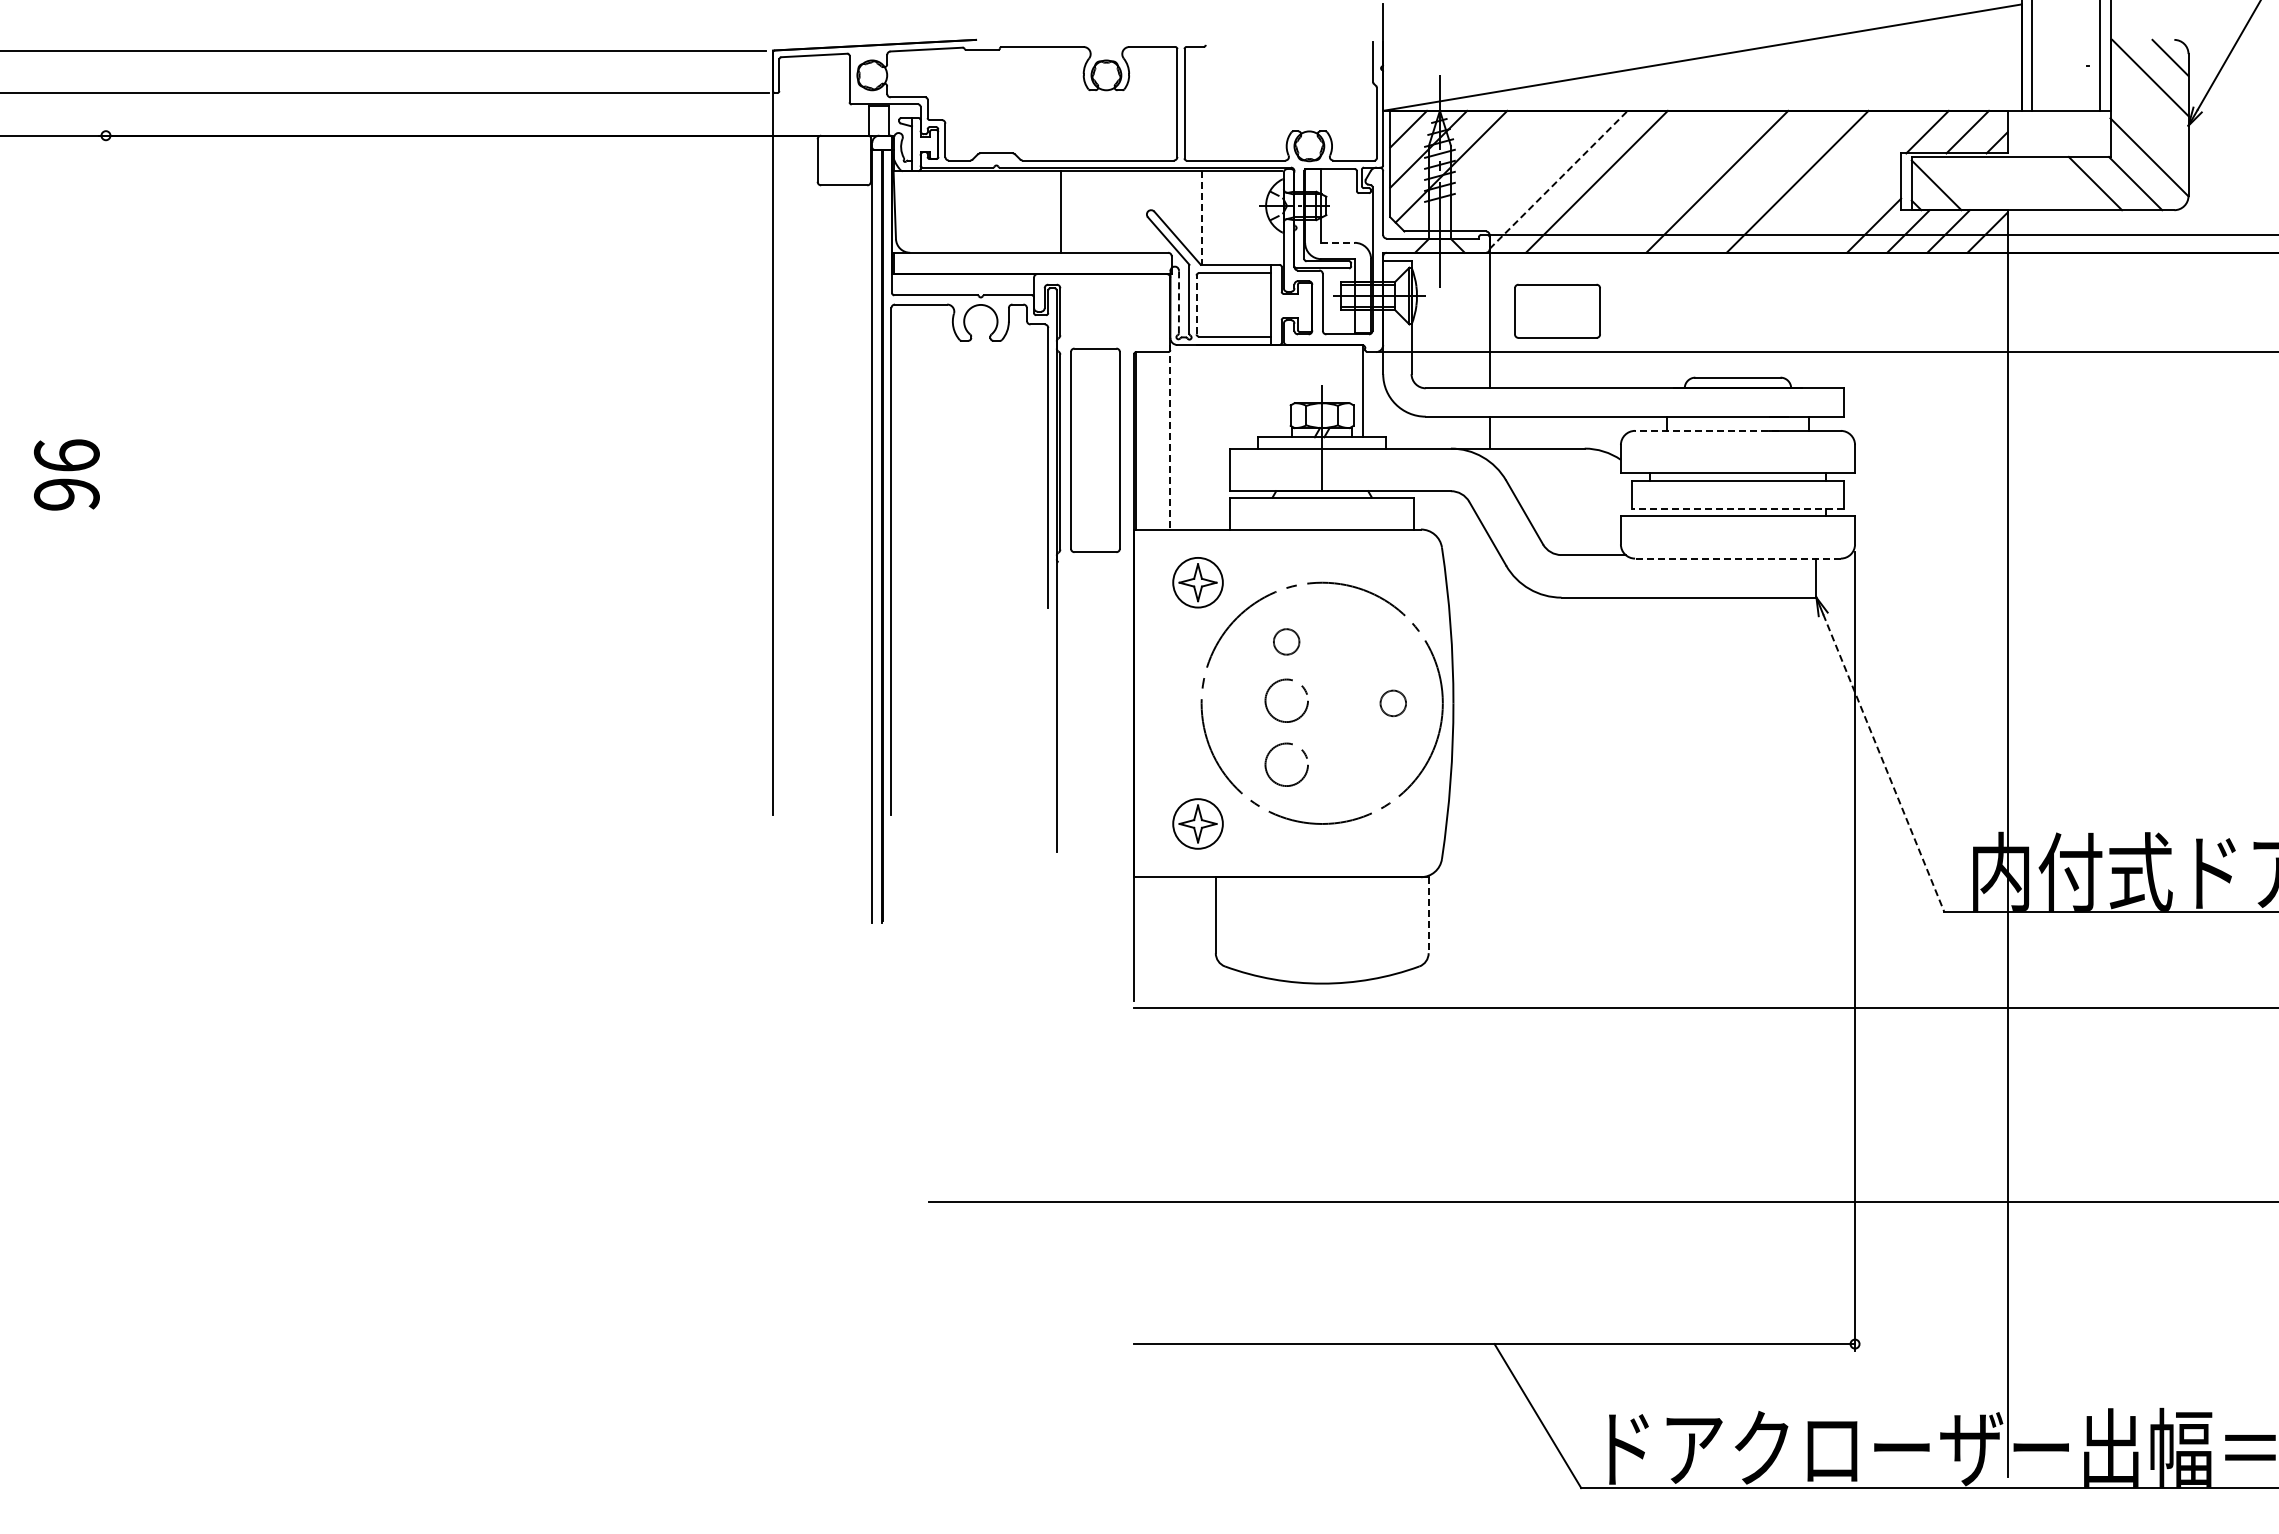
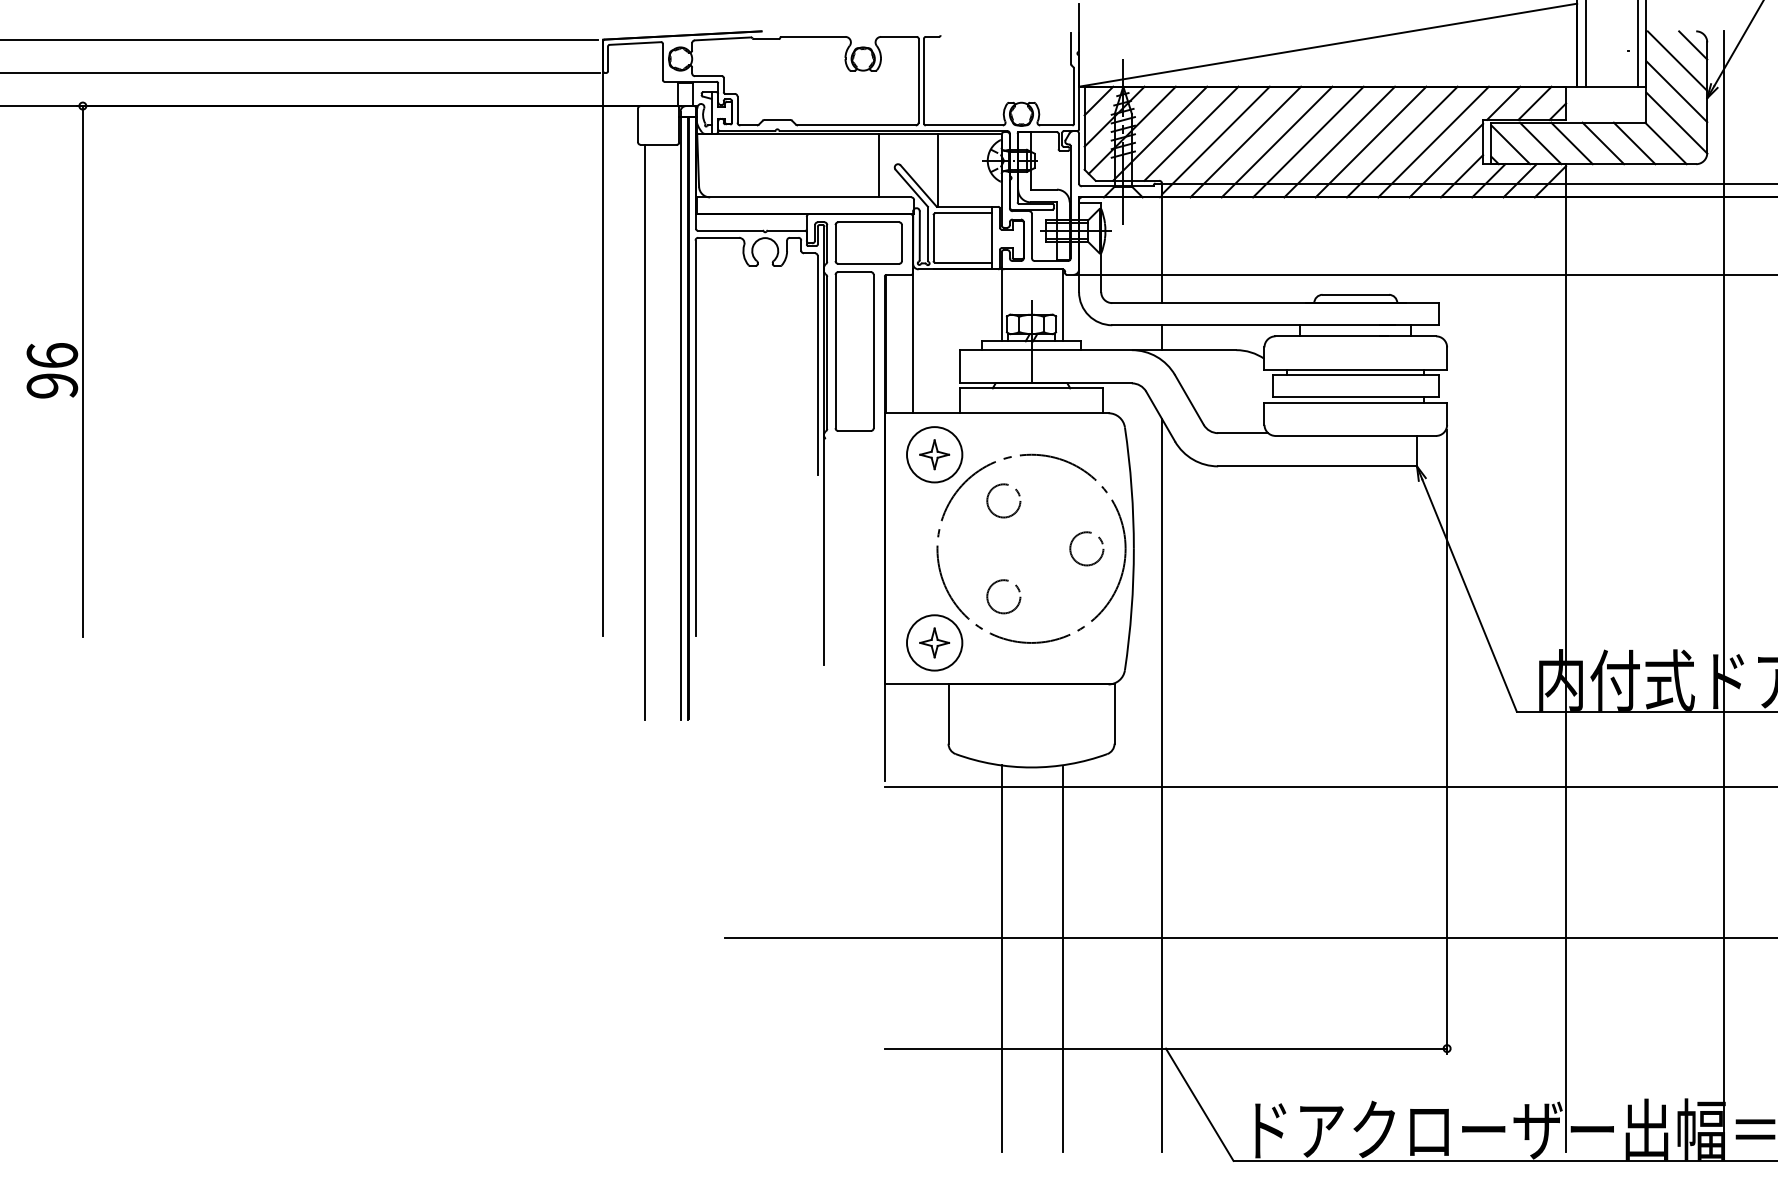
line: (2149, 117) -> (1676, 91), added
line: (1486, 170) -> (1159, 133), added
line: (1526, 170) -> (1190, 133), added
line: (1558, 179) -> (1215, 140), dashed -> solid
line: (1637, 181) -> (1277, 141), added
line: (1677, 181) -> (1308, 141), added
line: (1757, 181) -> (1371, 141), added
line: (1837, 181) -> (1433, 141), added
line: (1974, 183) -> (1540, 143), added
line: (2014, 183) -> (1571, 143), added
line: (2054, 183) -> (1602, 143), added
line: (1853, 205) -> (1445, 160), added
line: (1061, 211) -> (879, 165), moved
line: (1202, 218) -> (938, 170), dashed -> solid
line: (1338, 242) -> (1044, 189), dashed -> solid
line: (1178, 301) -> (919, 235), dashed -> solid
line: (1196, 304) -> (933, 237), dashed -> solid
part: (1557, 310) -> (868, 242), moved
line: (1283, 391) -> (1001, 305), added
line: (1706, 430) -> (1331, 336), dashed -> solid
line: (1170, 437) -> (913, 341), dashed -> solid
line: (105, 475) -> (82, 371), added
line: (1737, 508) -> (1355, 396), dashed -> solid
line: (826, 554) -> (644, 432), added
line: (1737, 558) -> (1355, 435), dashed -> solid
circle: (1197, 582) -> (934, 454), size x1.43
circle: (1286, 641) -> (1003, 500), size x1.67
circle: (1286, 700) -> (1003, 546), removed
circle: (1393, 703) -> (1087, 548), size x1.67
line: (2209, 758) -> (1723, 591), added
line: (1883, 763) -> (1469, 595), dashed -> solid
circle: (1197, 823) -> (934, 642), size x1.43
line: (1428, 915) -> (1114, 714), dashed -> solid
line: (1489, 1007) -> (1162, 786), added
line: (1283, 1229) -> (1001, 959), added
line: (1362, 1230) -> (1062, 960), added

